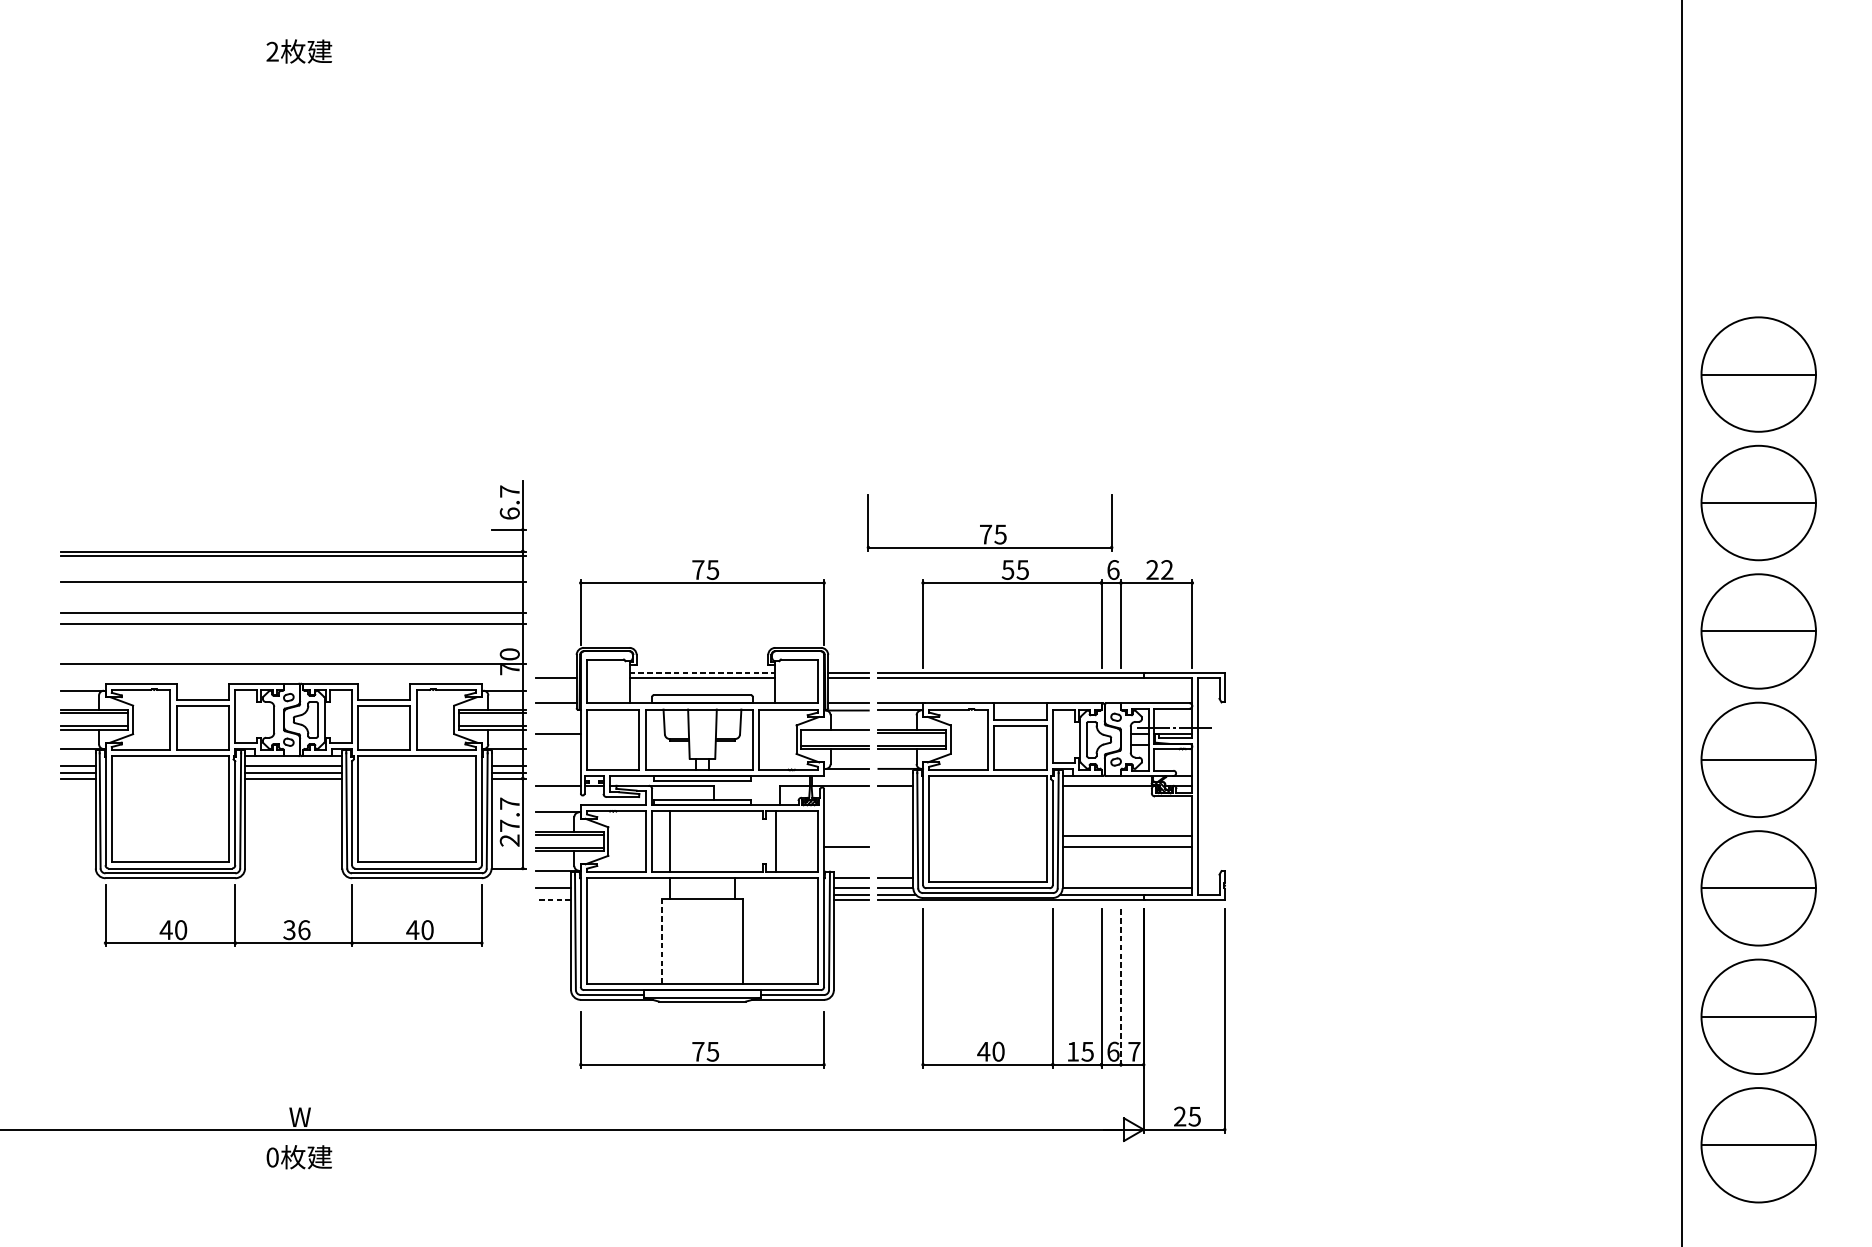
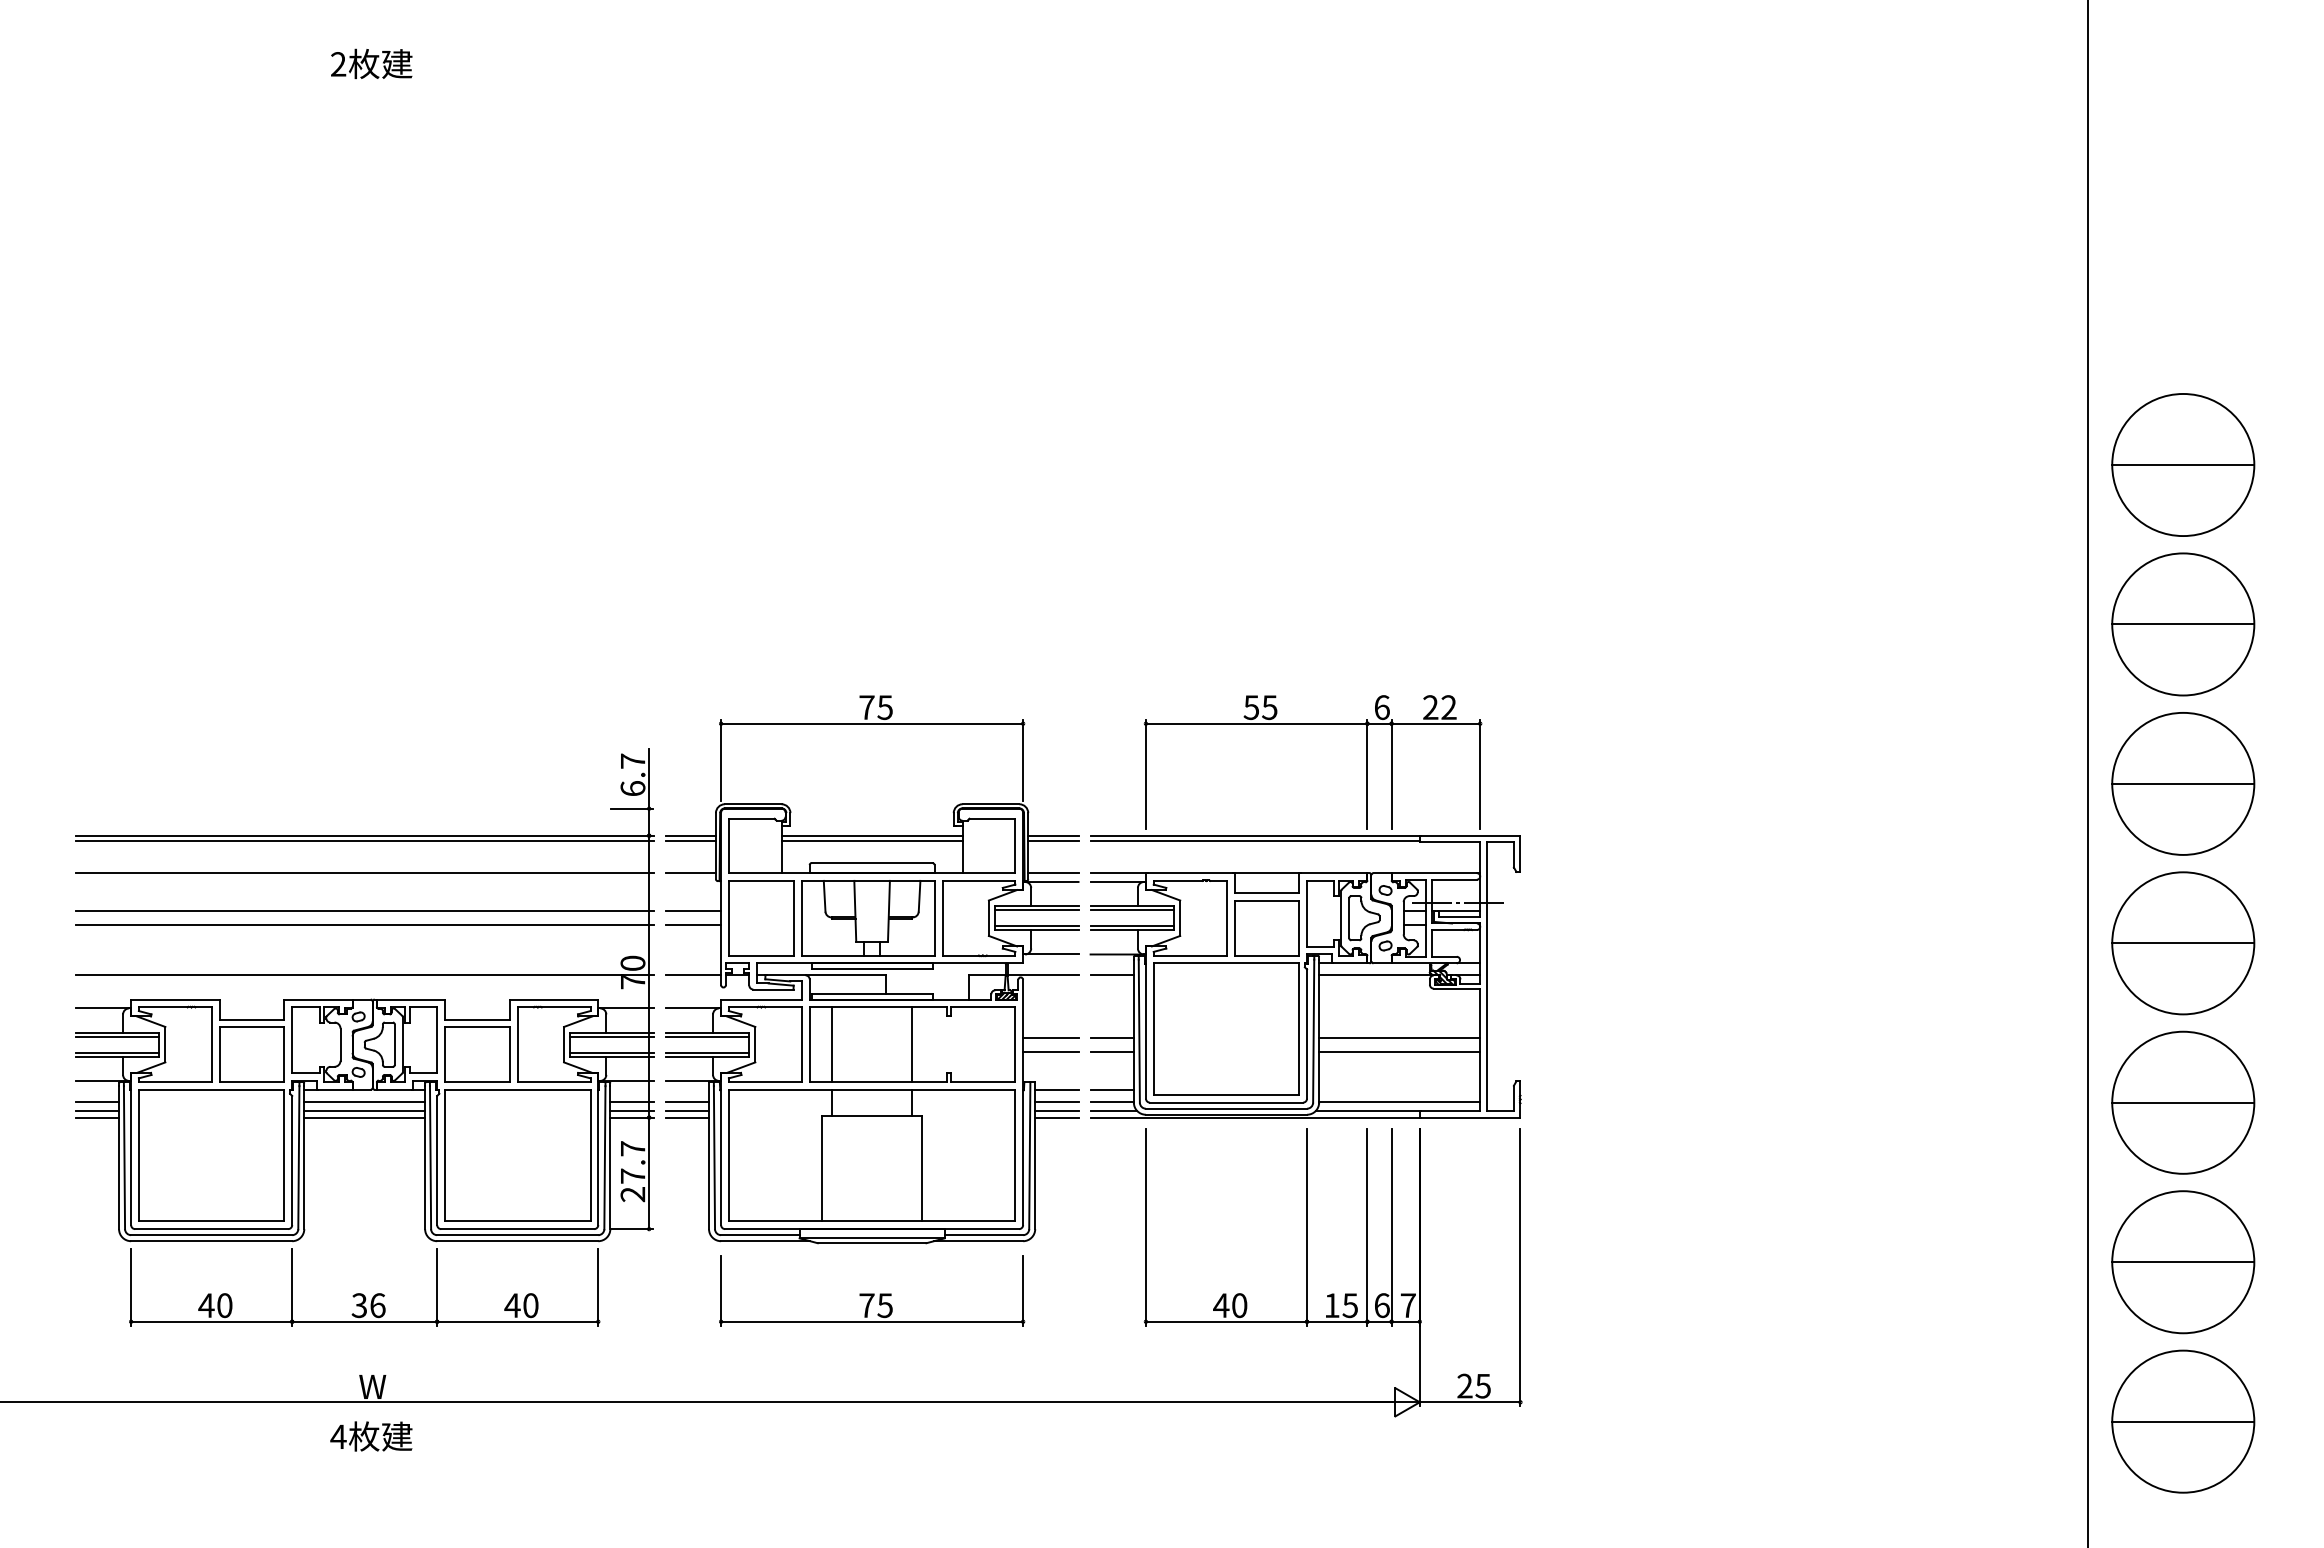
part: (990, 522) -> (1229, 648), removed
line: (556, 673) -> (690, 835), added
line: (702, 673) -> (872, 835), dashed -> solid
part: (293, 714) -> (364, 1037), moved
line: (834, 733) -> (1036, 910), added
line: (558, 745) -> (693, 925), added
line: (846, 835) -> (1050, 1037), added
line: (895, 835) -> (1111, 1037), added
line: (776, 841) -> (912, 1044), moved
line: (895, 847) -> (1111, 1051), added
line: (553, 895) -> (687, 1111), added
line: (553, 900) -> (687, 1117), dashed -> solid
line: (661, 941) -> (821, 1168), dashed -> solid
line: (1120, 988) -> (1391, 1227), dashed -> solid
text: (272, 1157) -> (338, 1436), 0 -> 4

